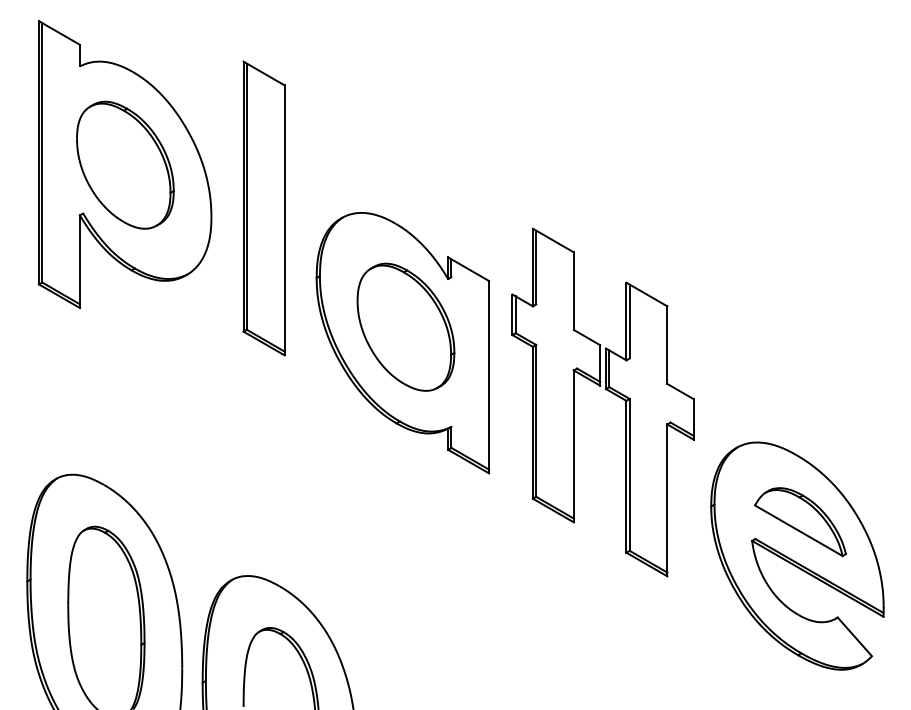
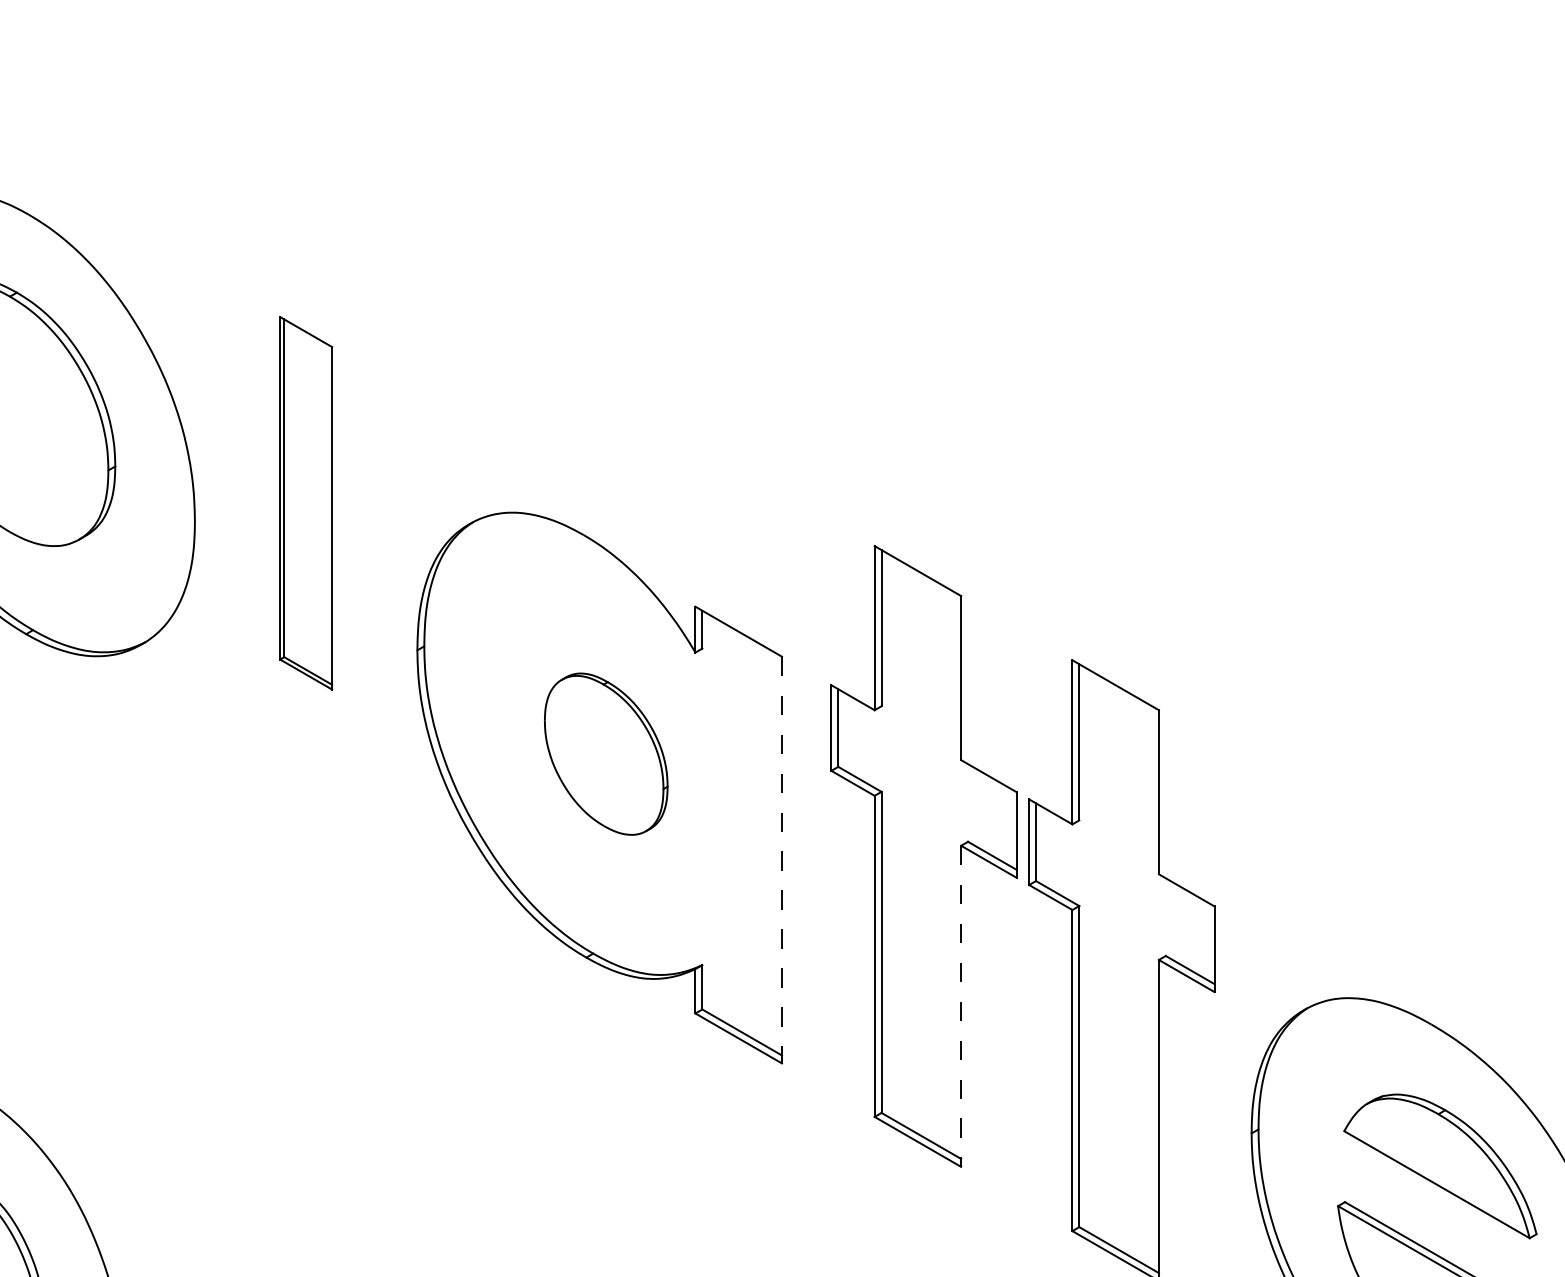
part: (263, 208) -> (304, 503), size x0.6
part: (405, 326) -> (605, 752), size x0.6
line: (489, 377) -> (782, 860), solid -> dashed
line: (573, 446) -> (960, 1006), solid -> dashed

